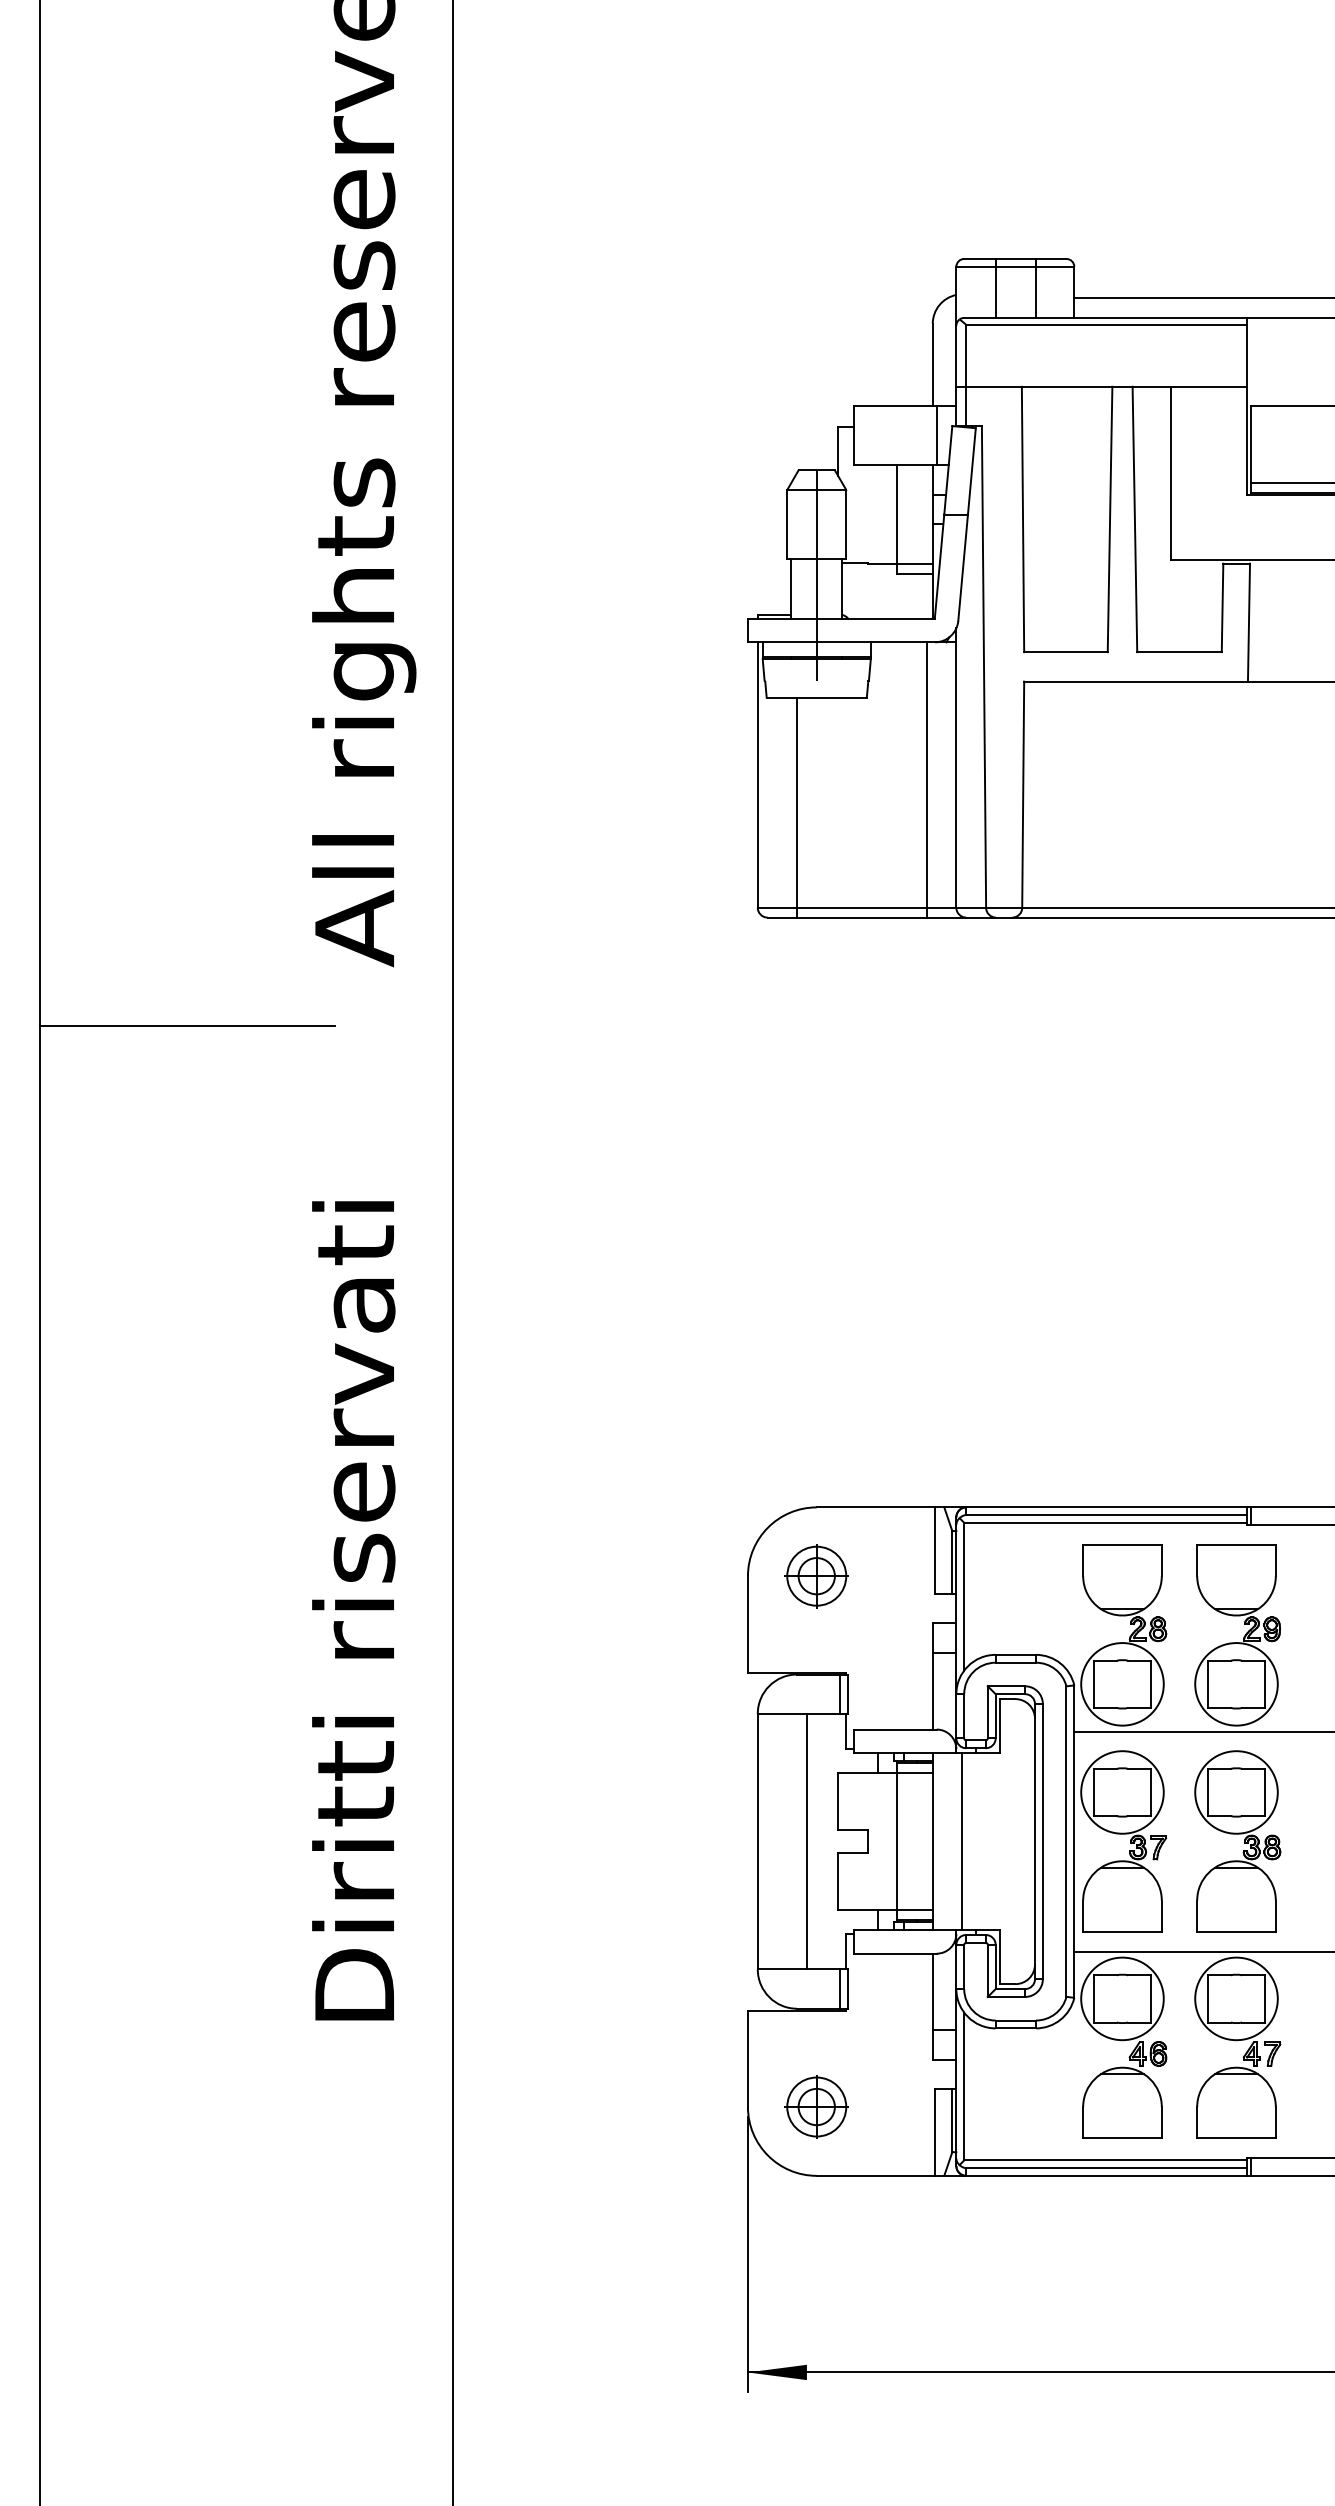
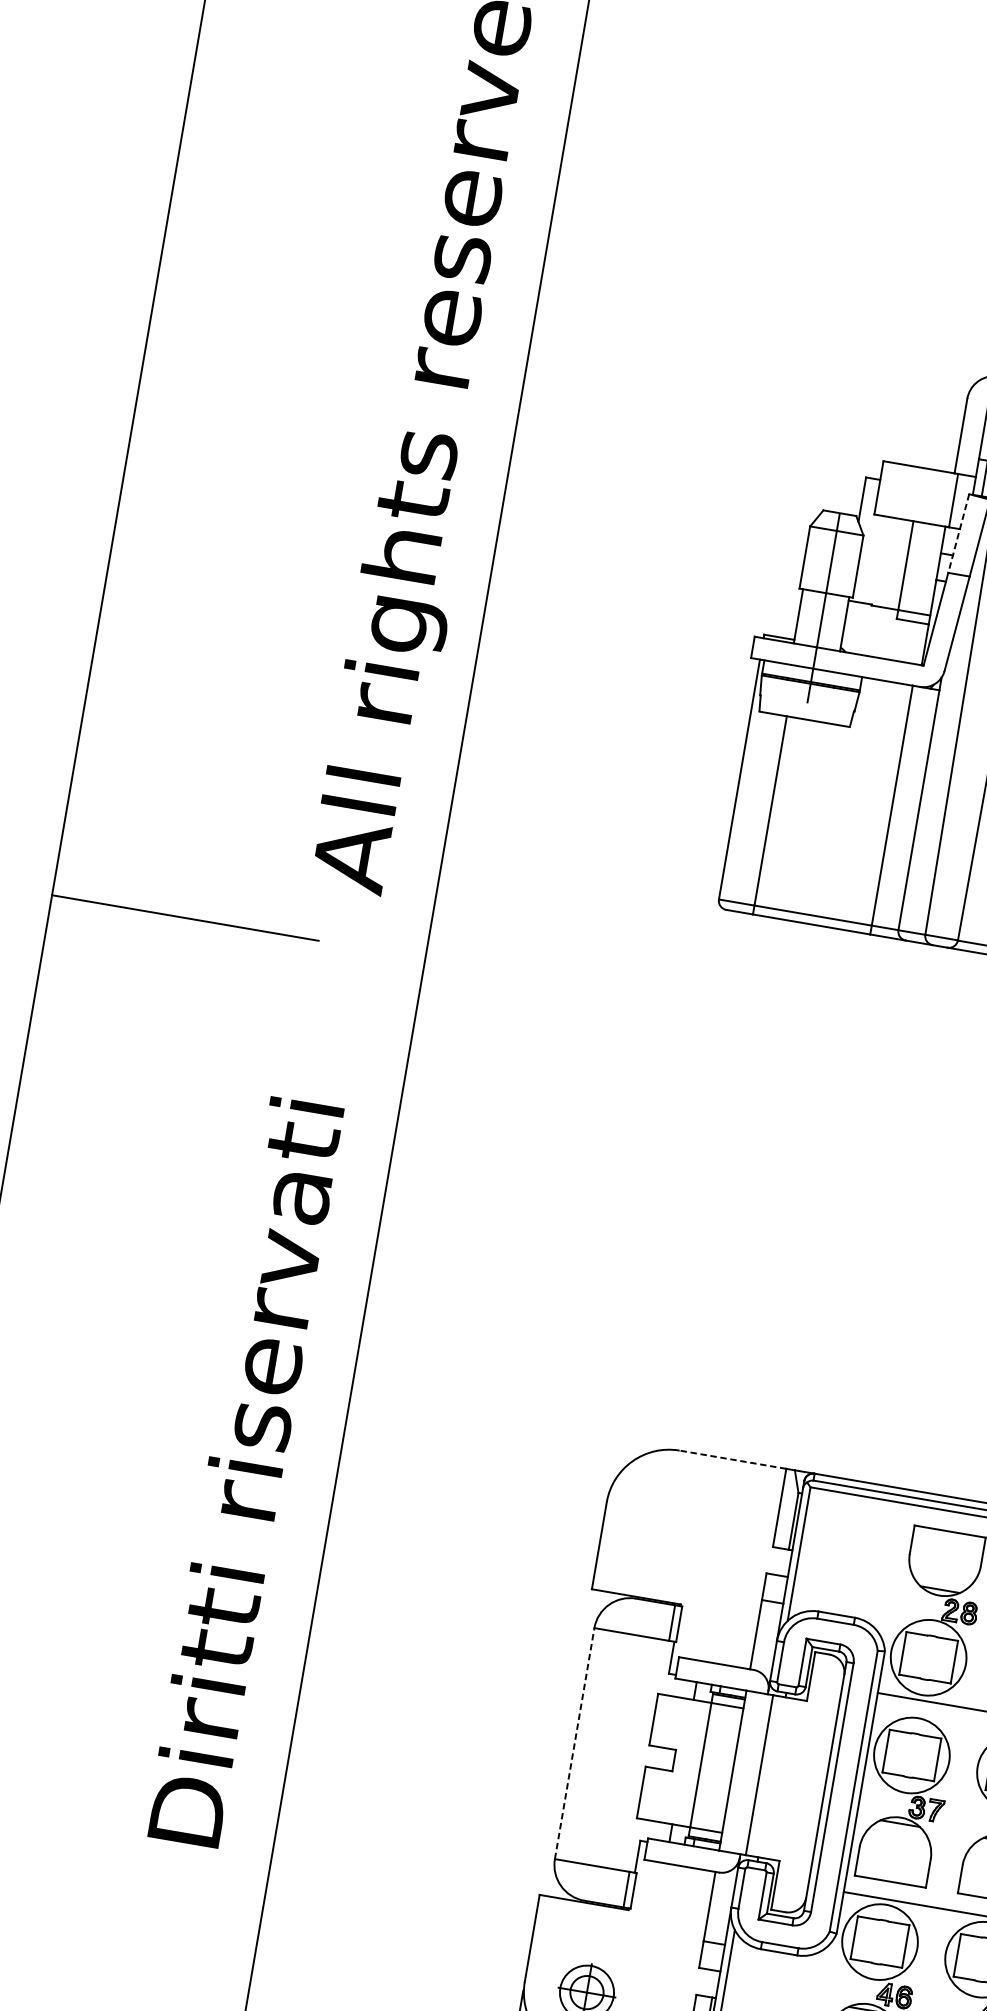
line: (948, 470) -> (958, 533), solid -> dashed
line: (875, 1507) -> (732, 1459), solid -> dashed
part: (816, 1576) -> (668, 1513), removed
line: (757, 1841) -> (574, 1743), solid -> dashed
line: (806, 1841) -> (618, 1751), removed

